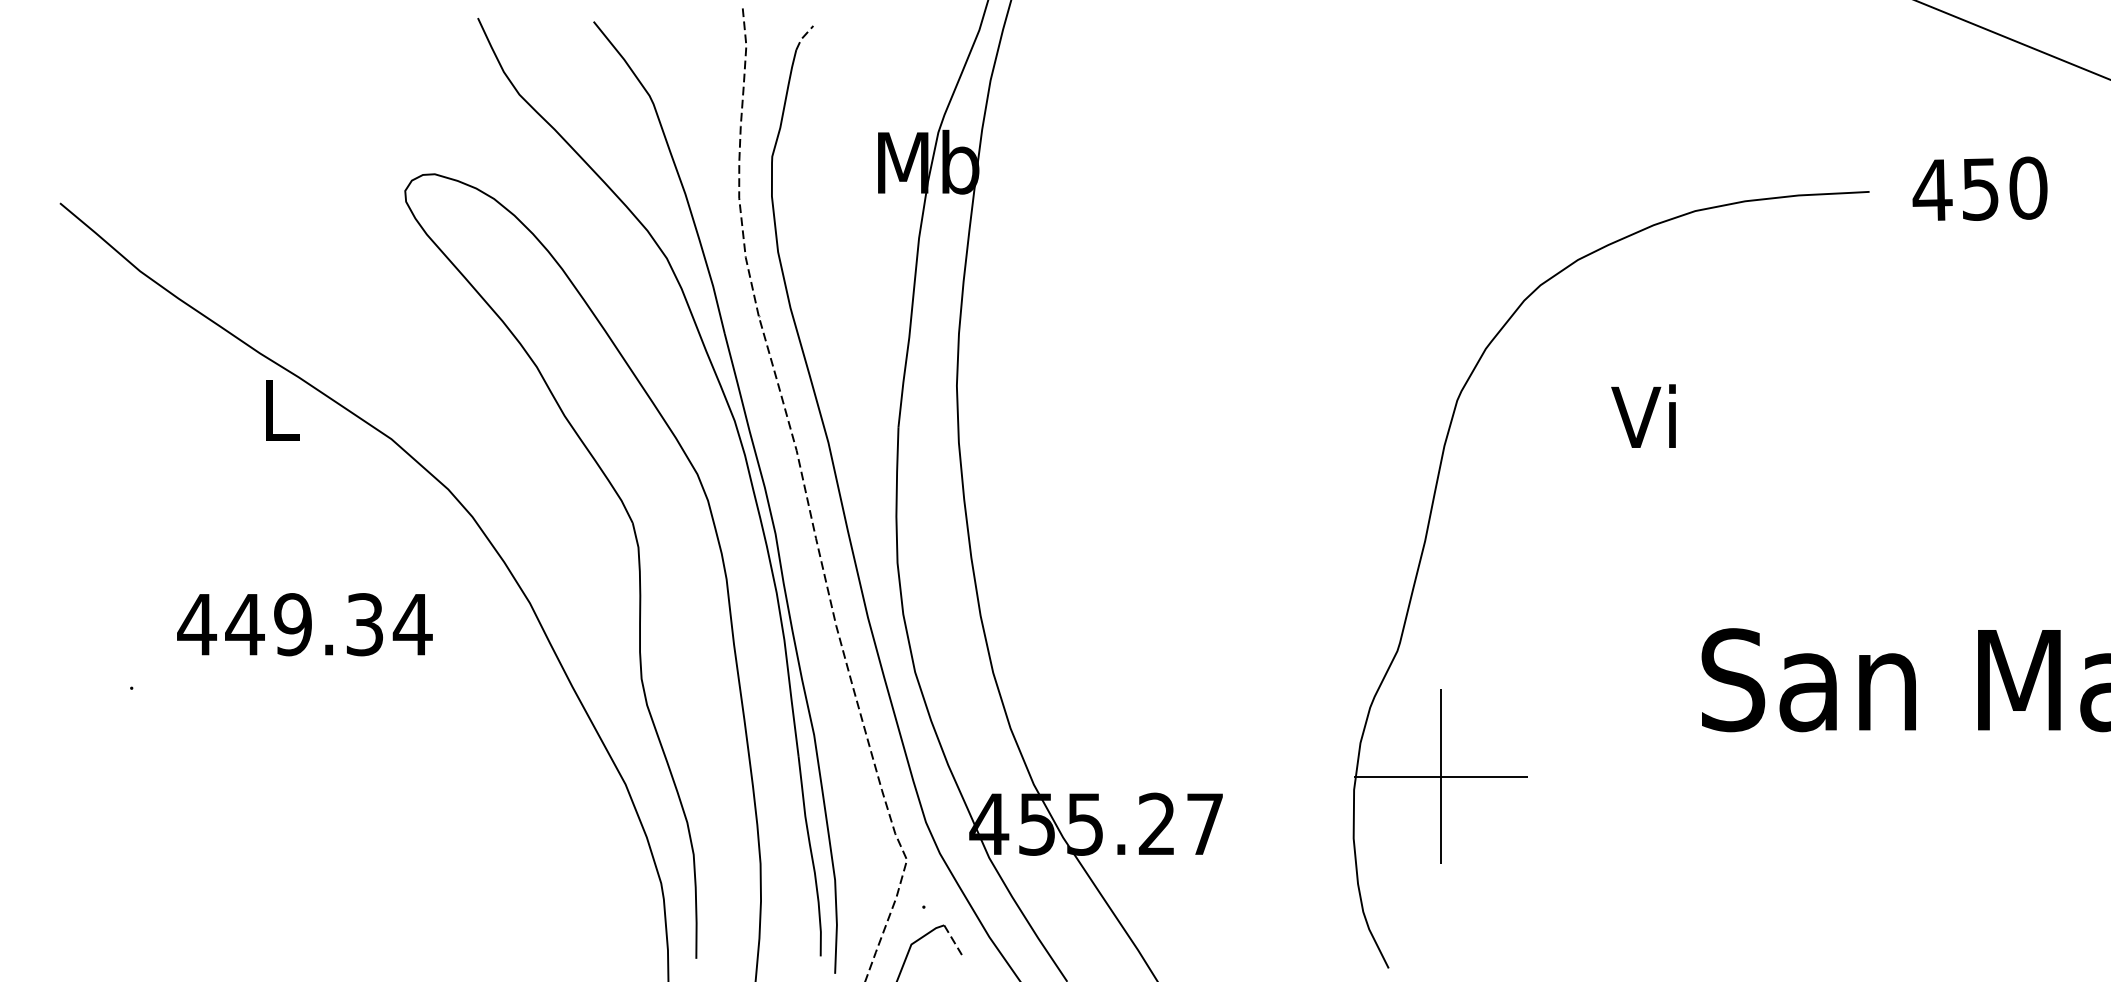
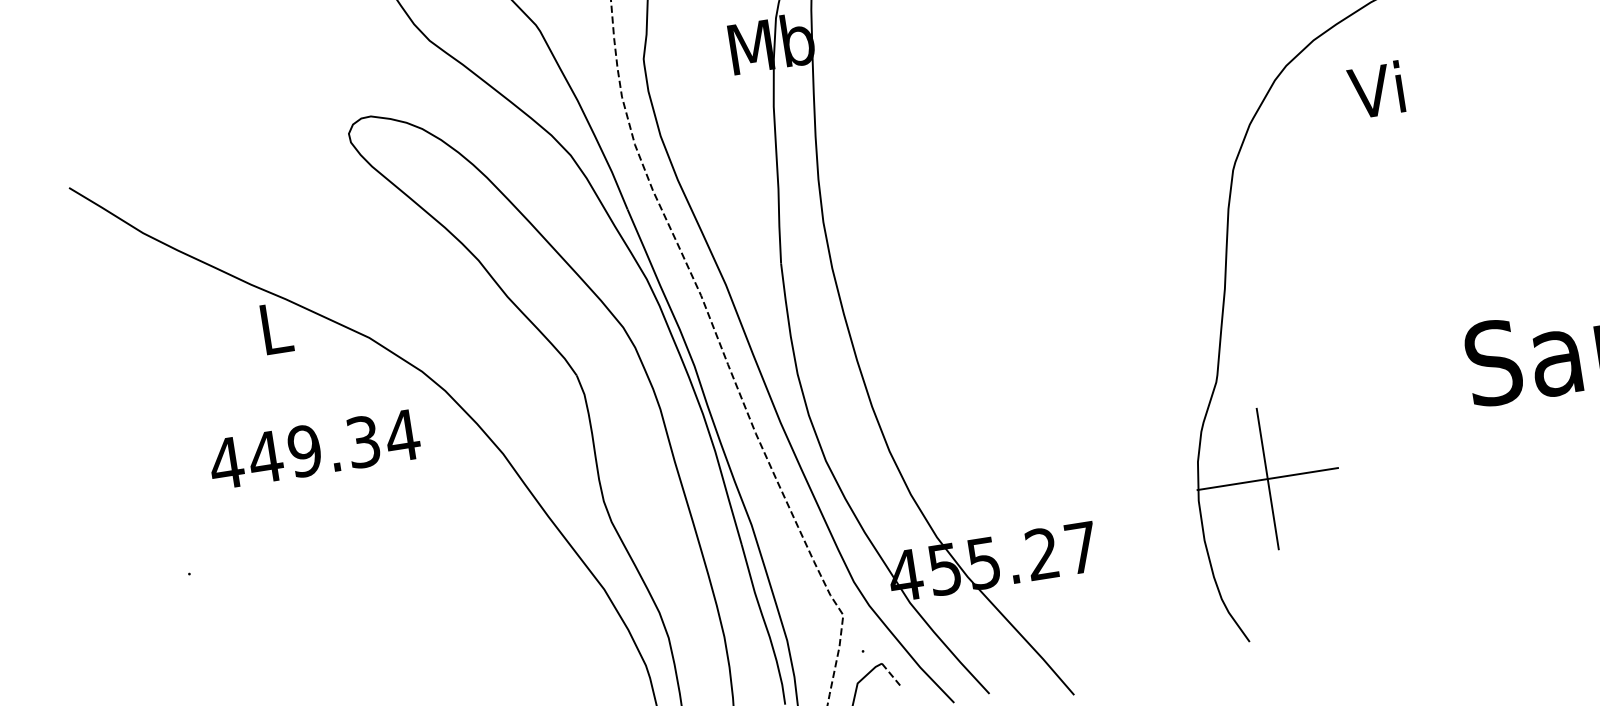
text: (1643, 415) -> (1375, 89), moved
text: (304, 624) -> (314, 449), moved

